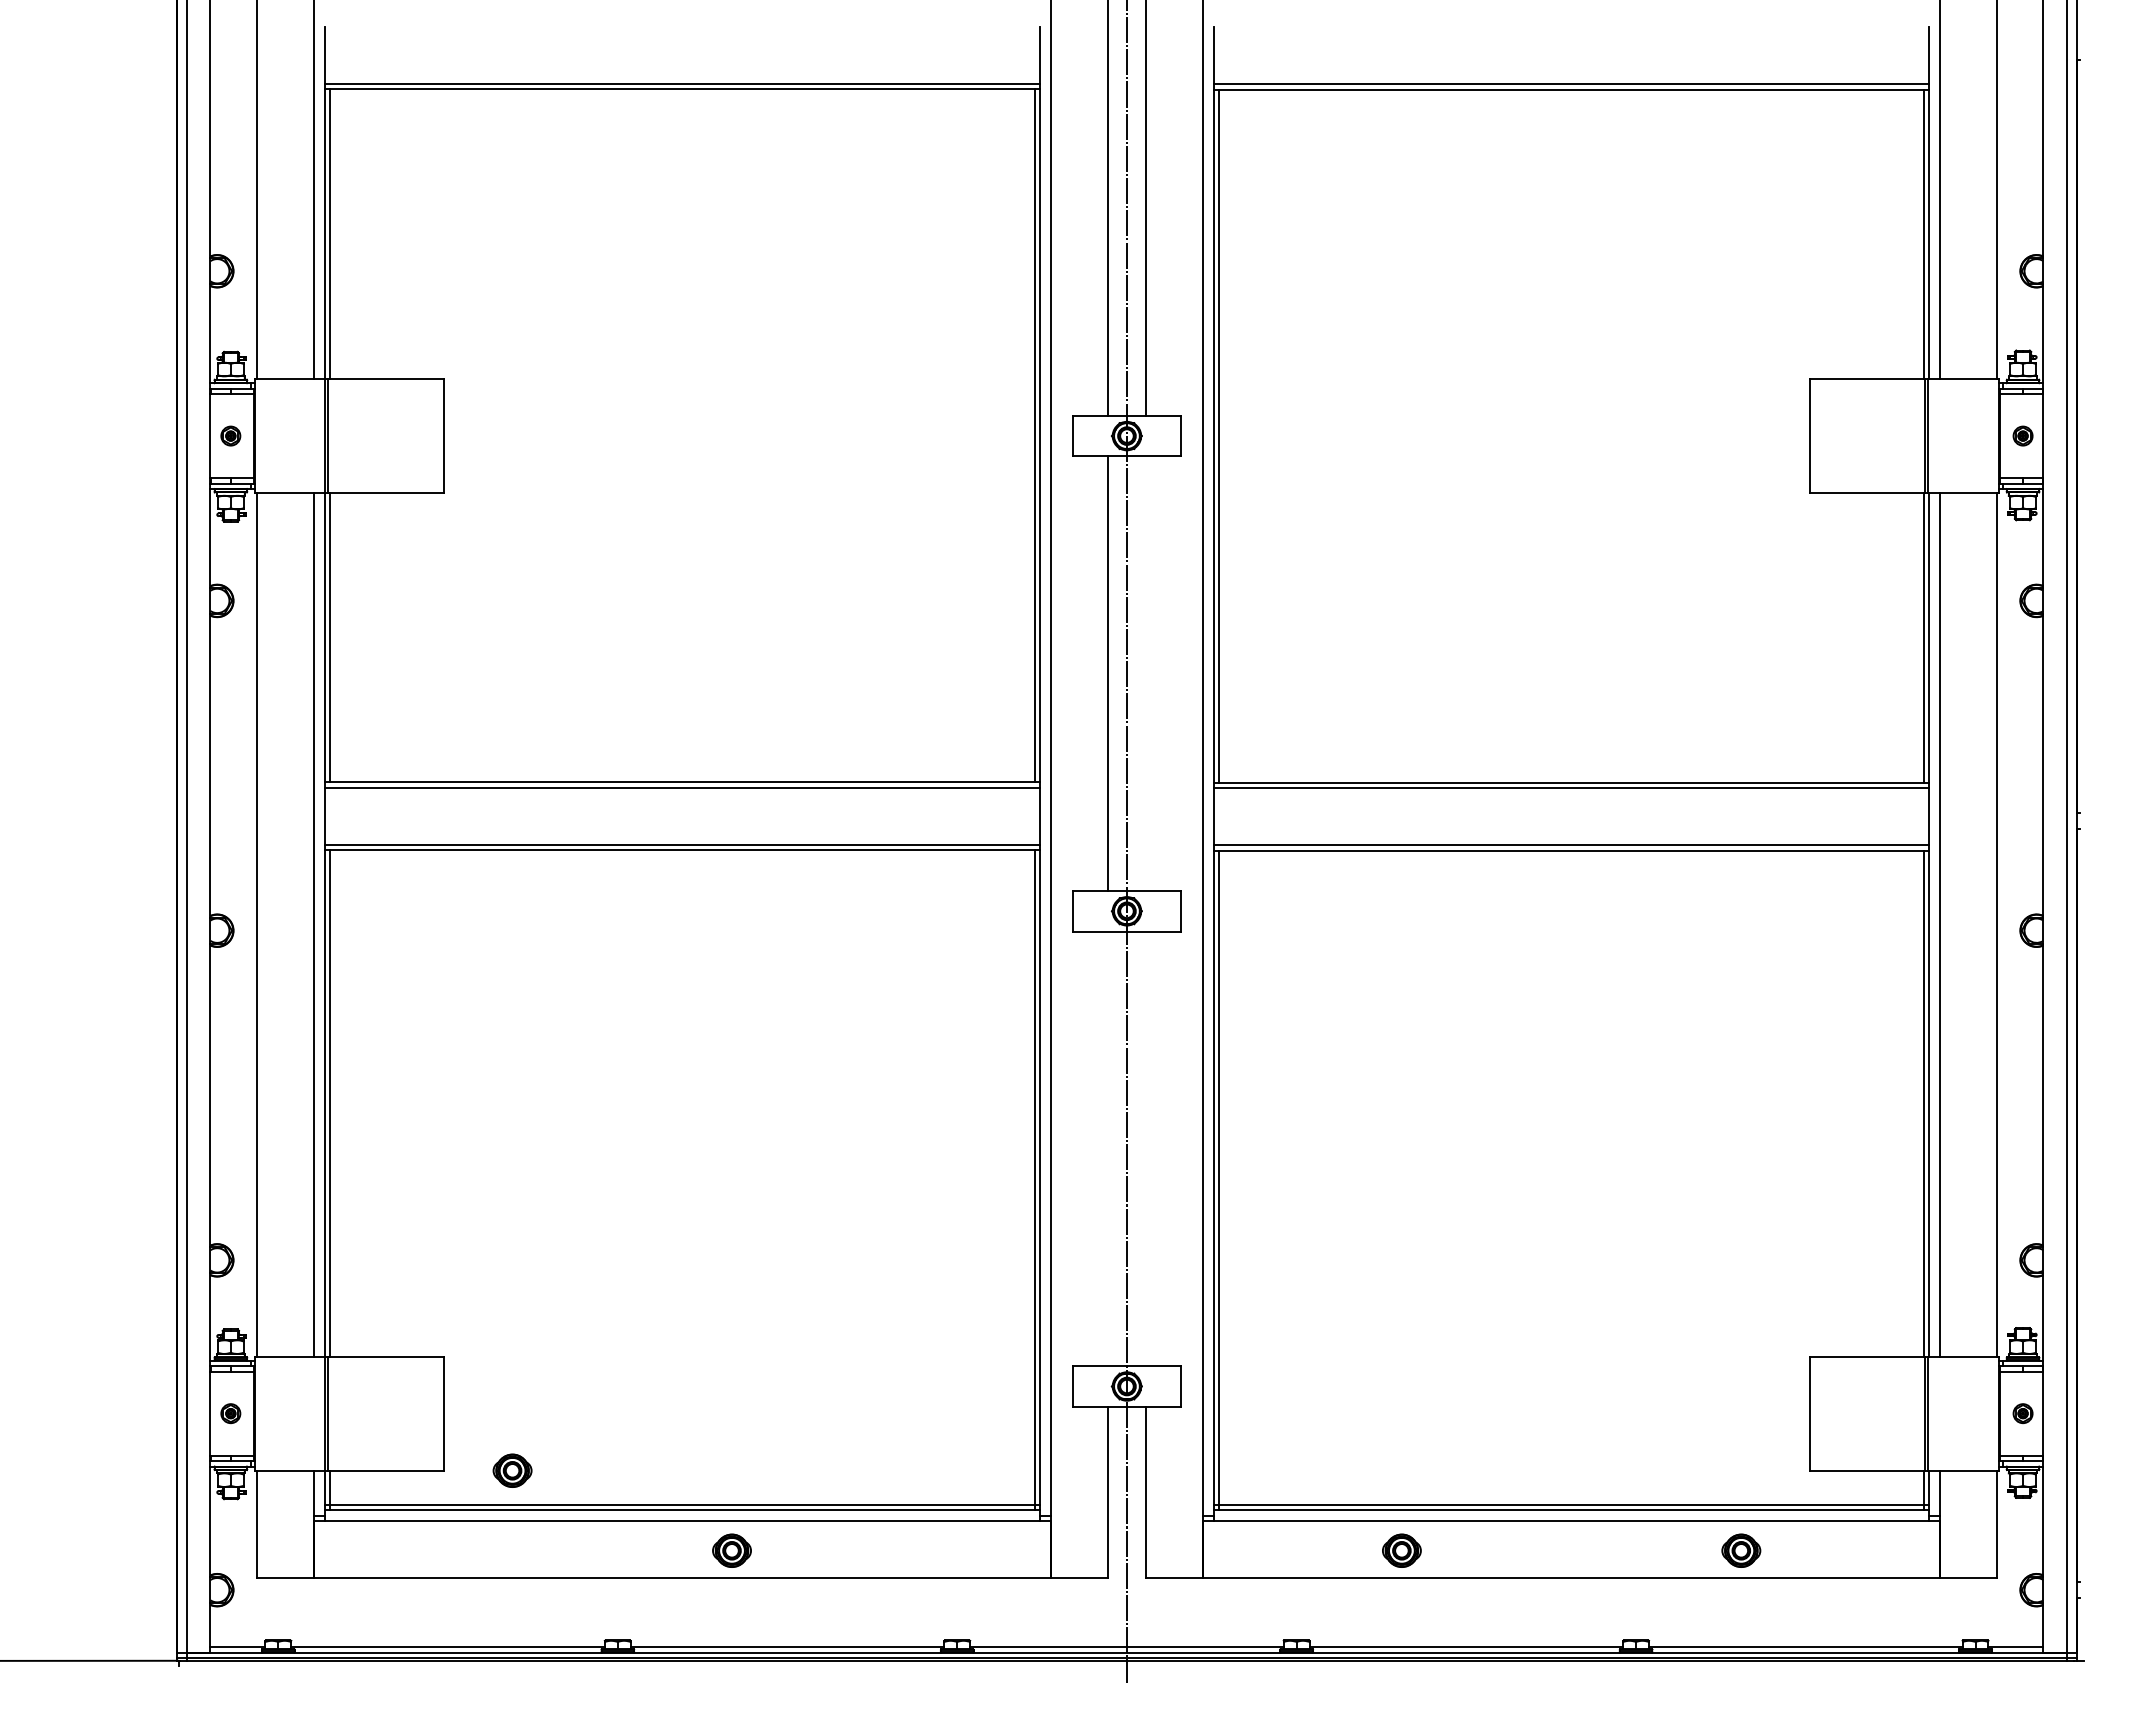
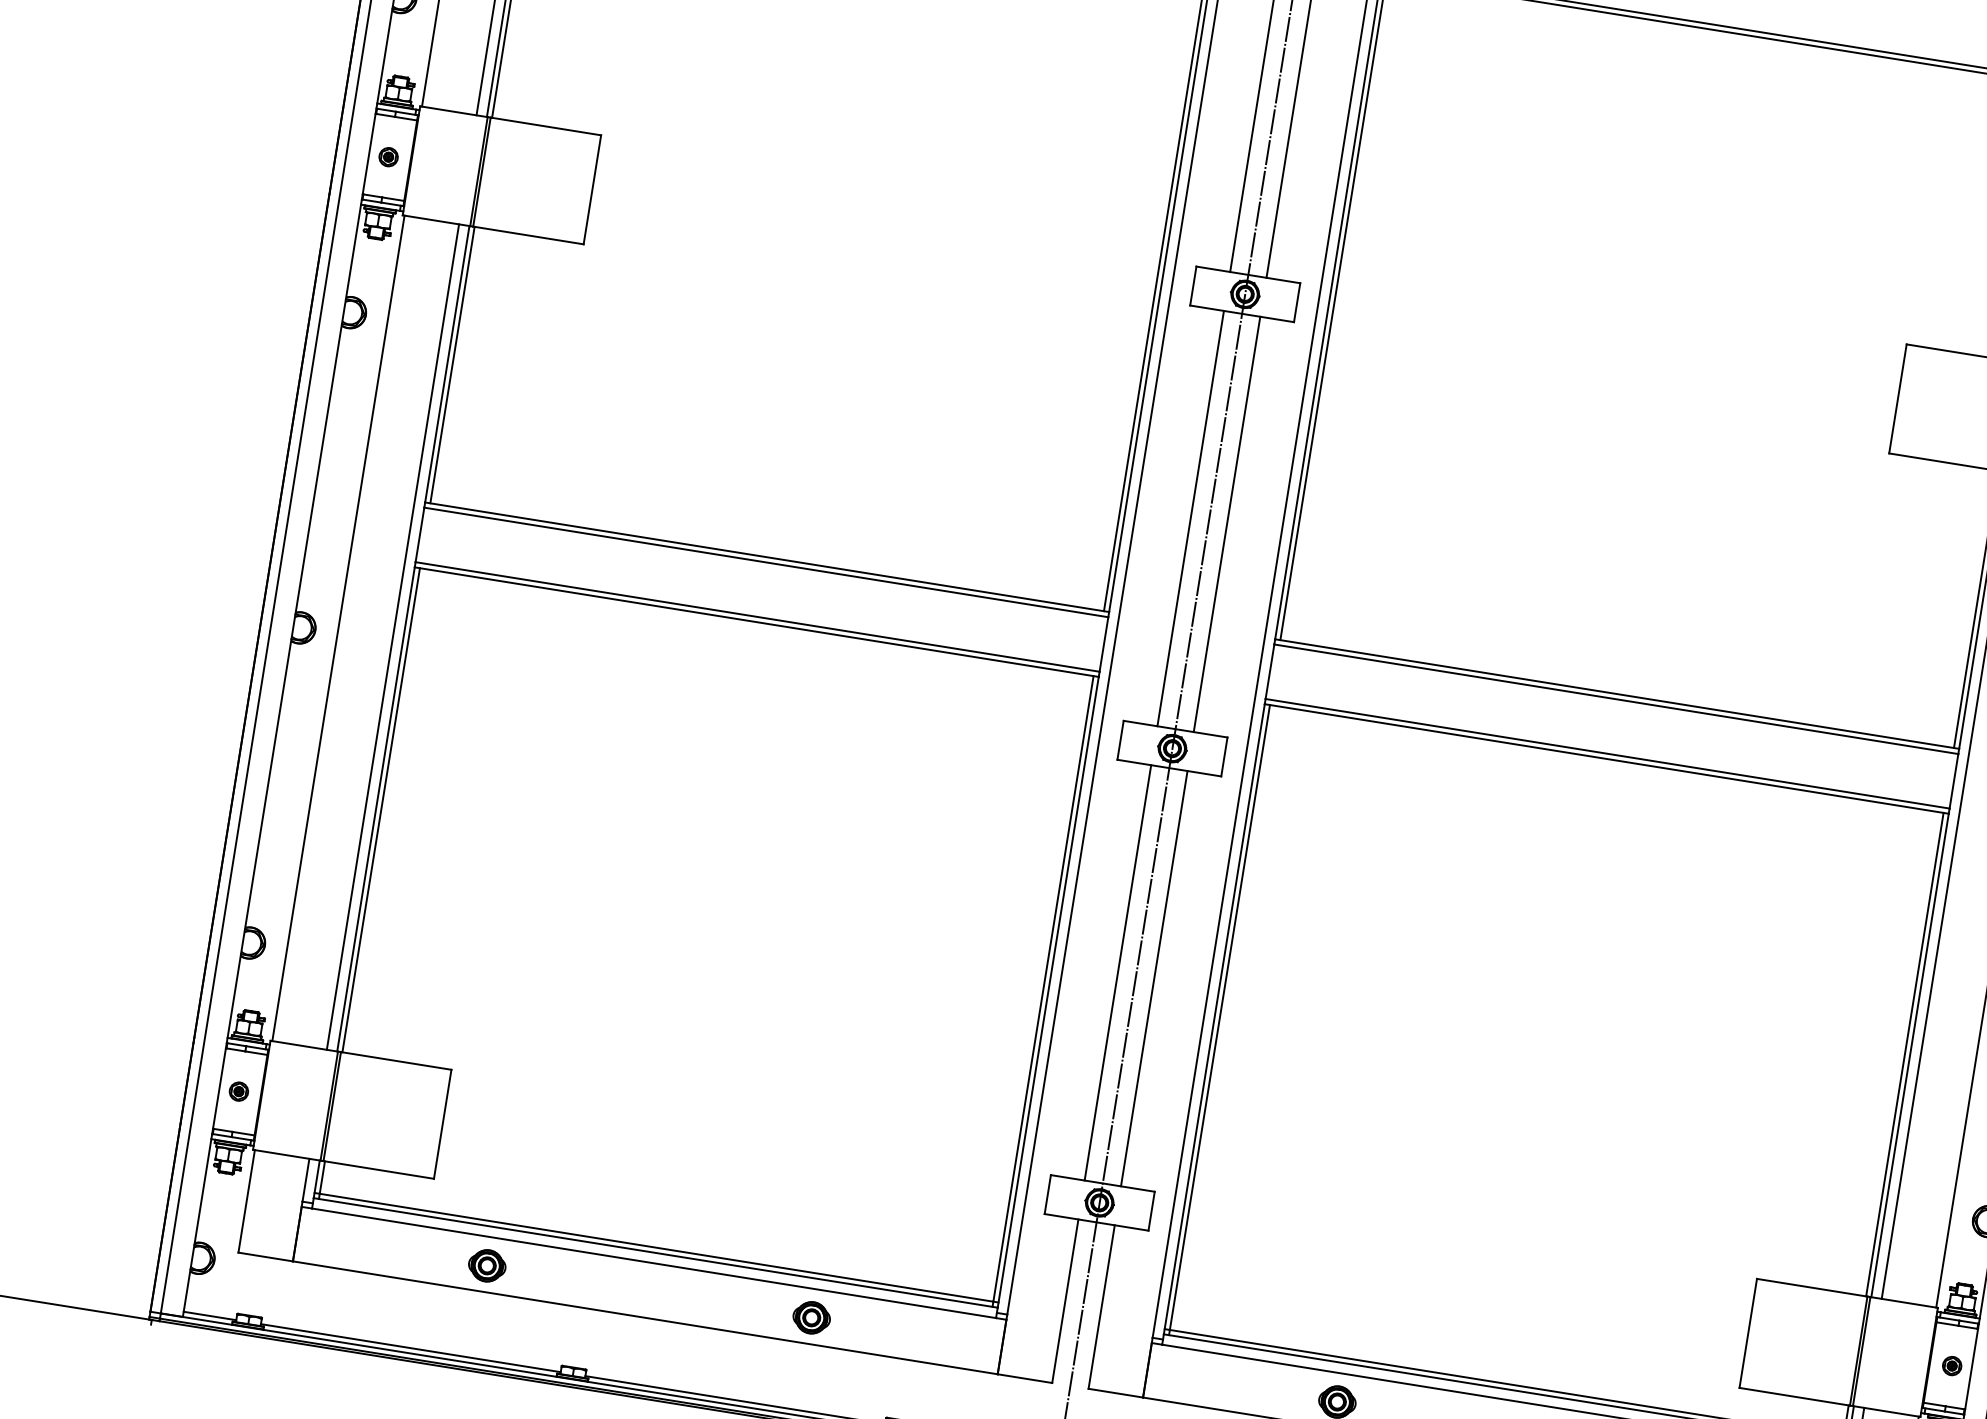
line: (1145, 673) -> (1226, 524), added
line: (1107, 1148) -> (1117, 972), added
line: (1145, 1148) -> (1153, 978), added
part: (512, 1470) -> (487, 1265), moved
part: (731, 1550) -> (811, 1317), moved

